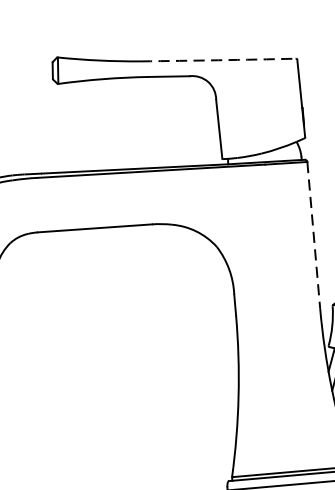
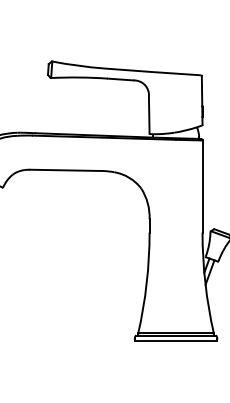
arc: (218, 61) -> (152, 72), dashed -> solid
line: (313, 236) -> (202, 187), dashed -> solid

